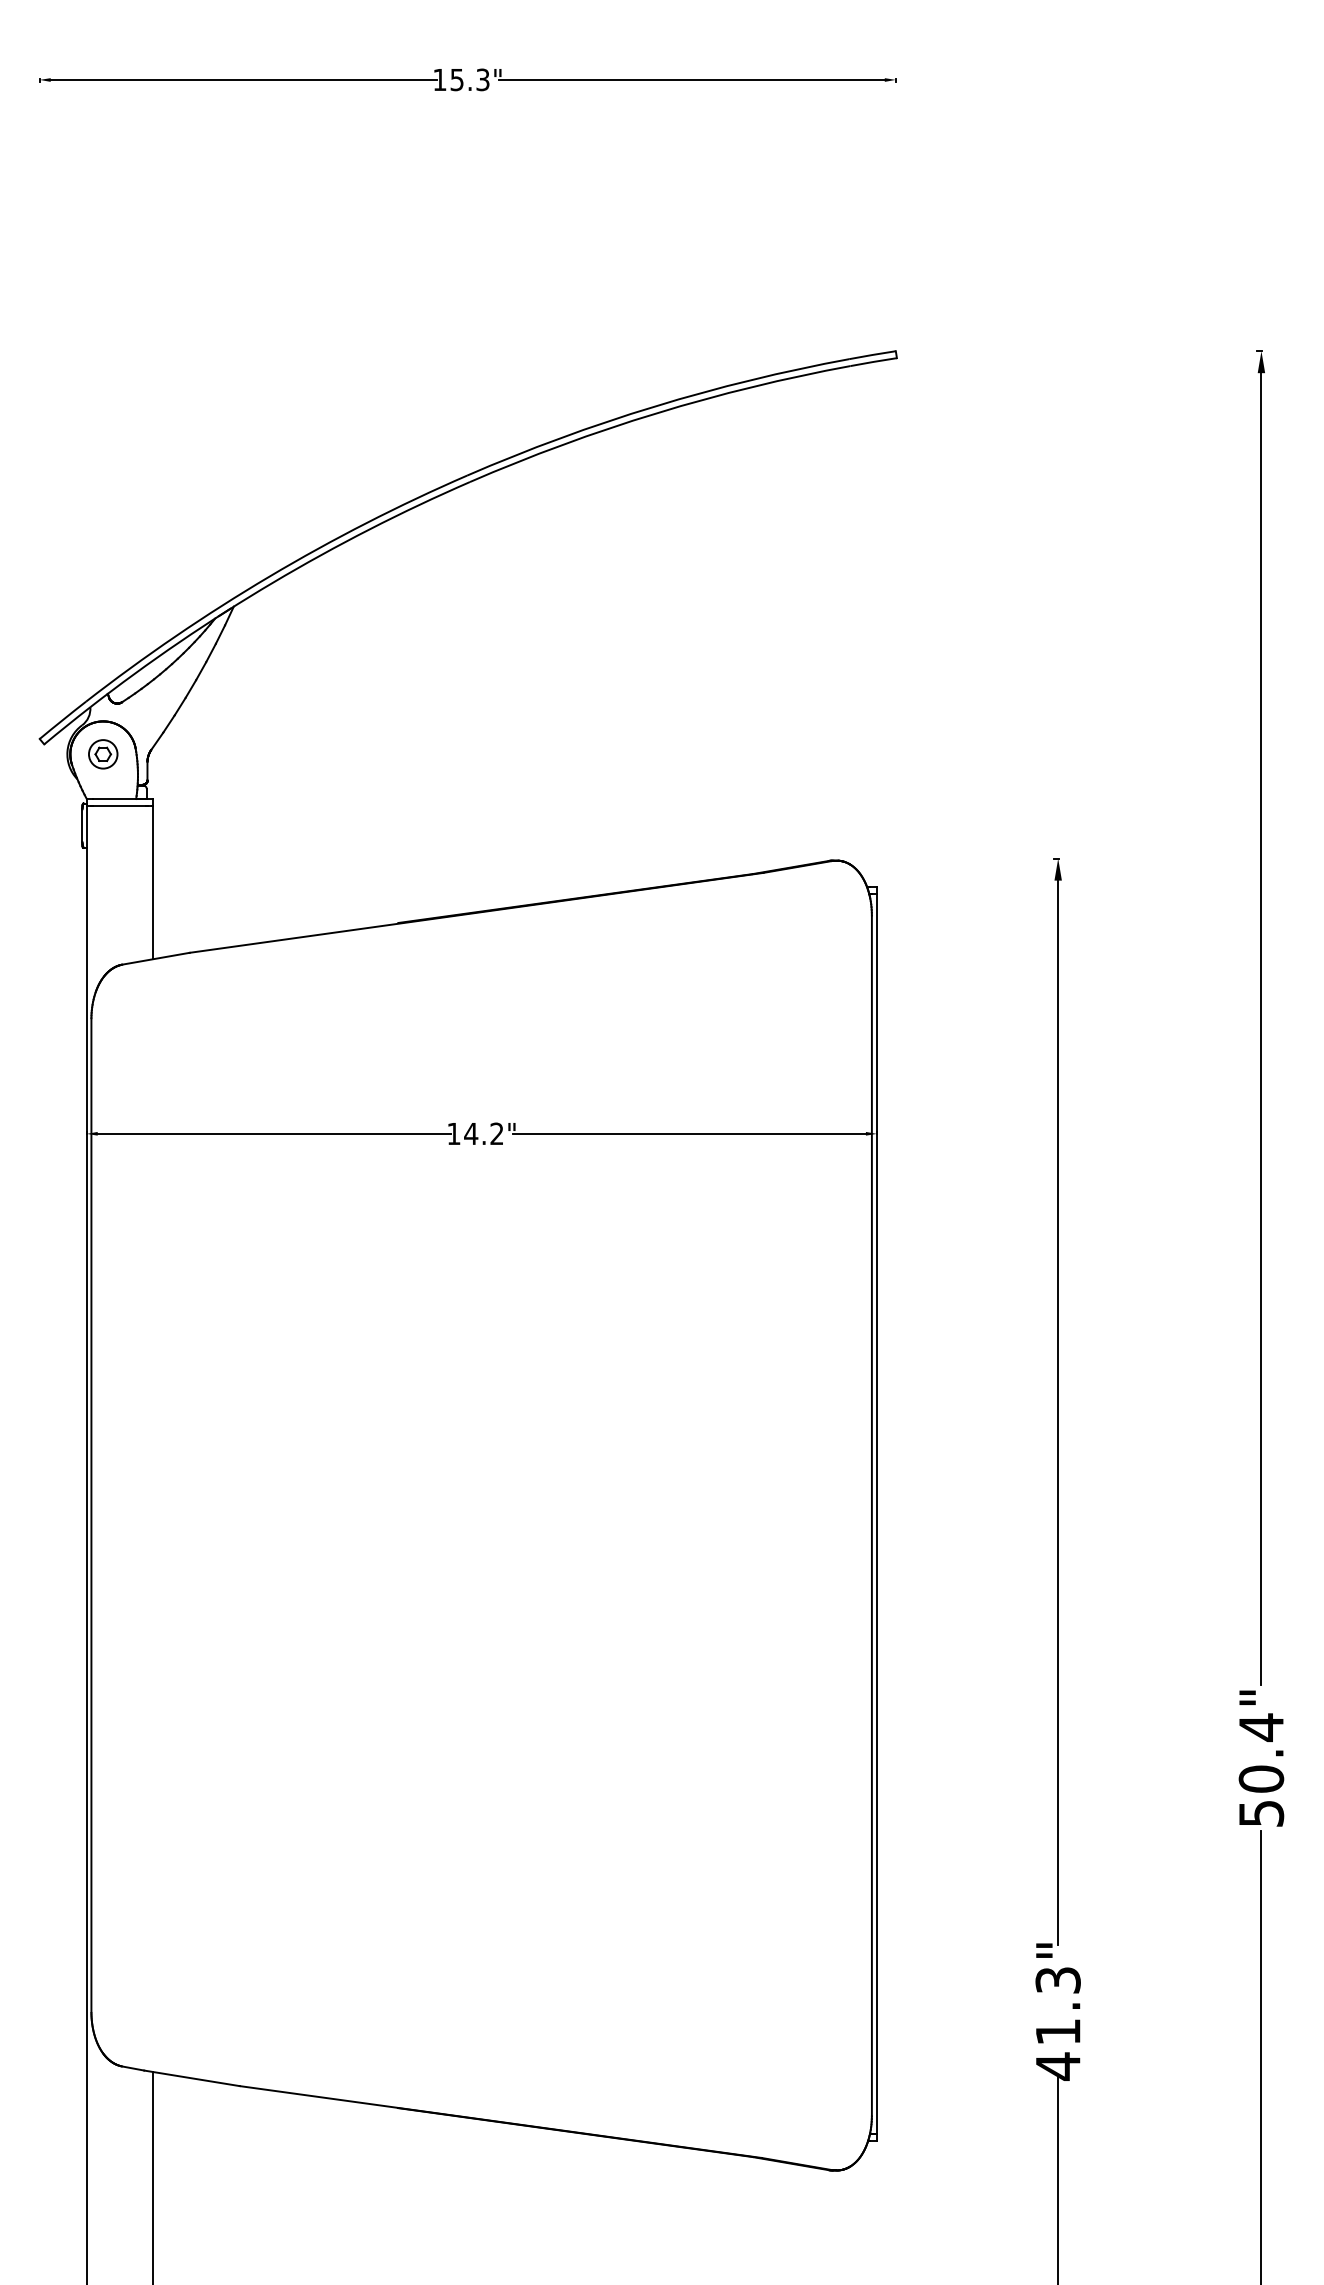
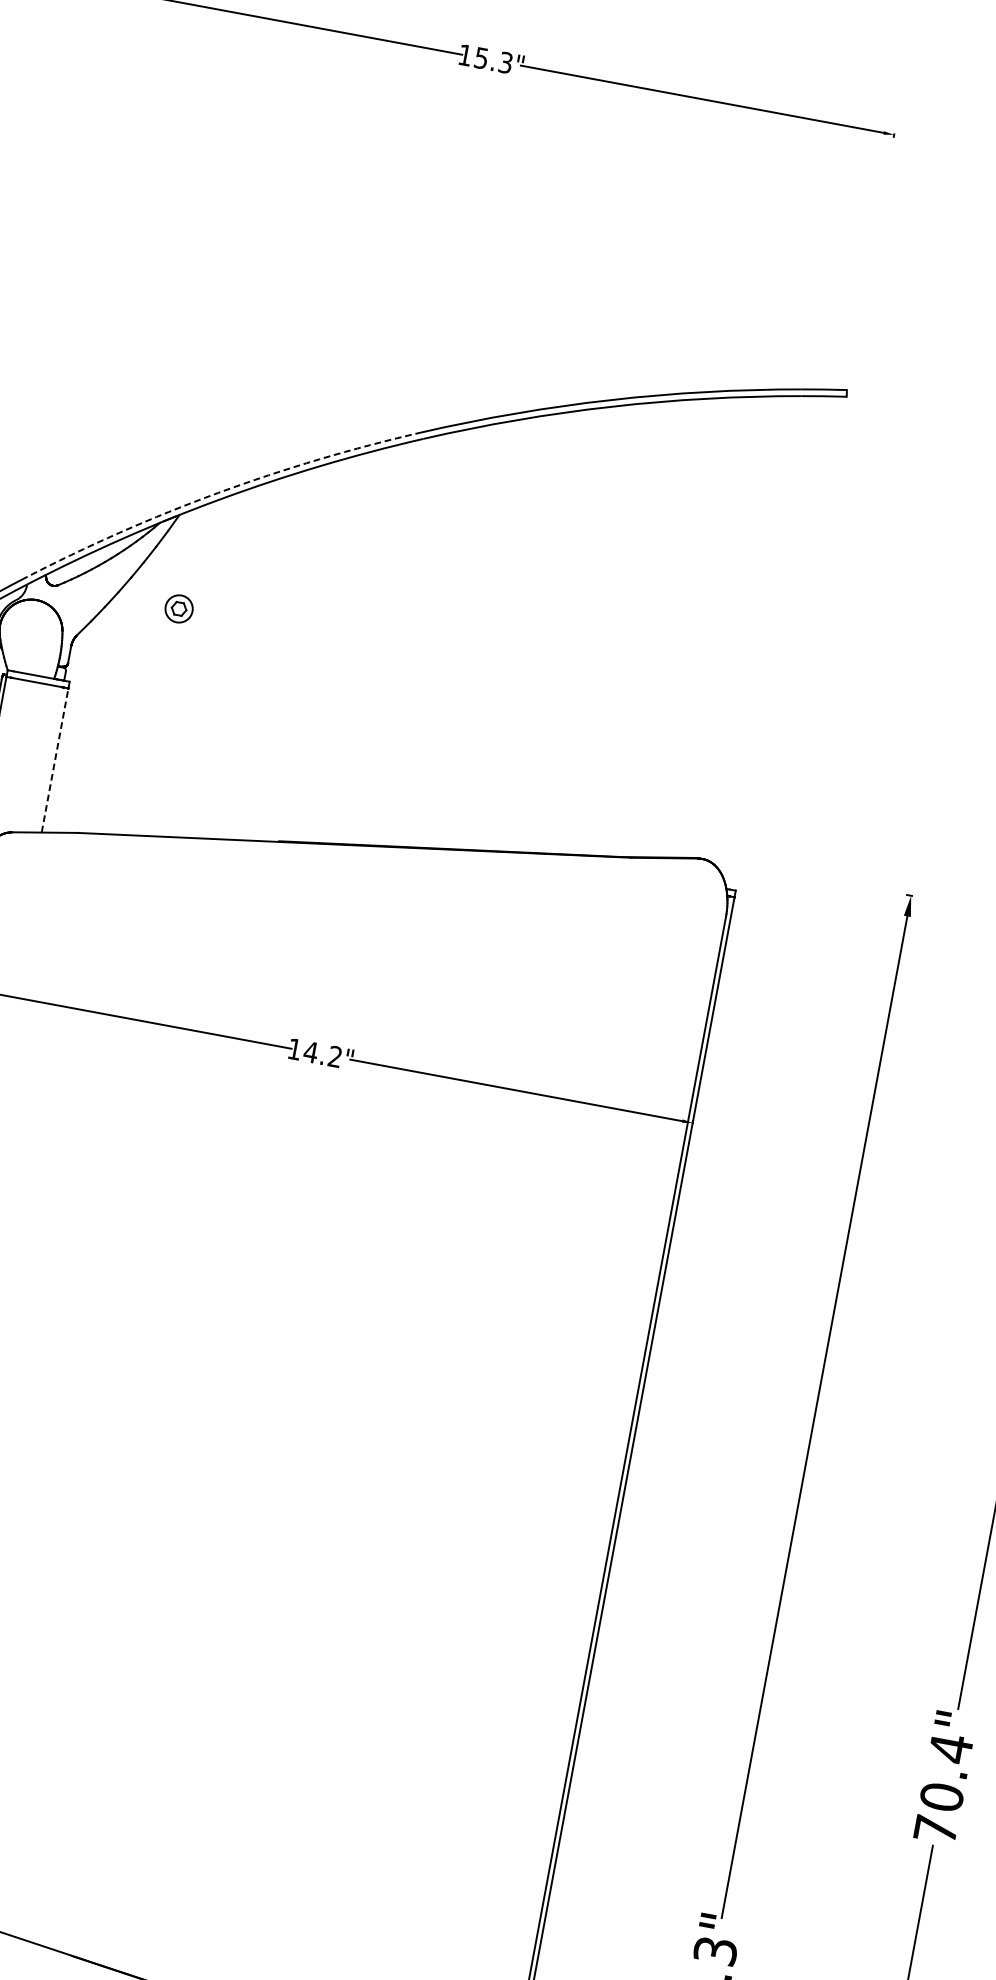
arc: (269, 576) -> (218, 492), solid -> dashed
part: (103, 754) -> (179, 609), moved
line: (152, 882) -> (54, 760), solid -> dashed
text: (1261, 1813) -> (935, 1829), 50.4" -> 70.4"

